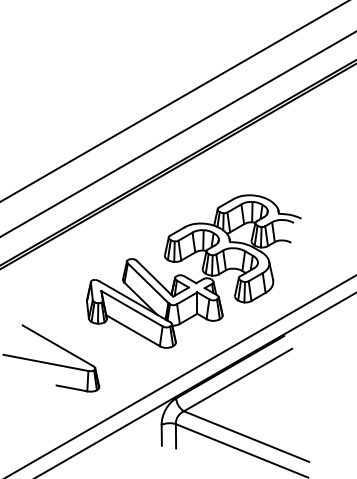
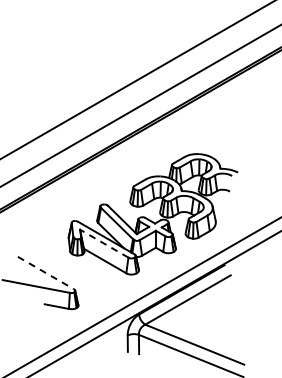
line: (132, 308) -> (104, 243), solid -> dashed
line: (58, 346) -> (46, 273), solid -> dashed

